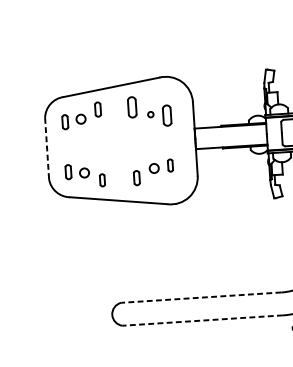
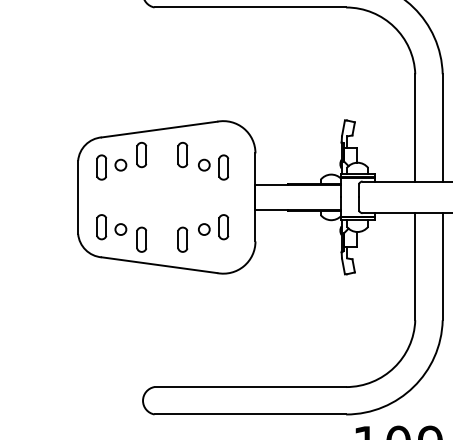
part: (97, 109) -> (141, 154), size x1.43
circle: (150, 114) -> (204, 164), size x1.67
part: (64, 122) -> (101, 167), size x1.43
line: (47, 148) -> (78, 197), dashed -> solid
part: (170, 165) -> (223, 227), size x1.67
part: (68, 172) -> (101, 227), size x1.43
part: (136, 178) -> (182, 239), size x1.43
part: (102, 180) -> (141, 239), size x1.67
line: (201, 298) -> (250, 387), dashed -> solid
line: (202, 320) -> (250, 414), dashed -> solid

